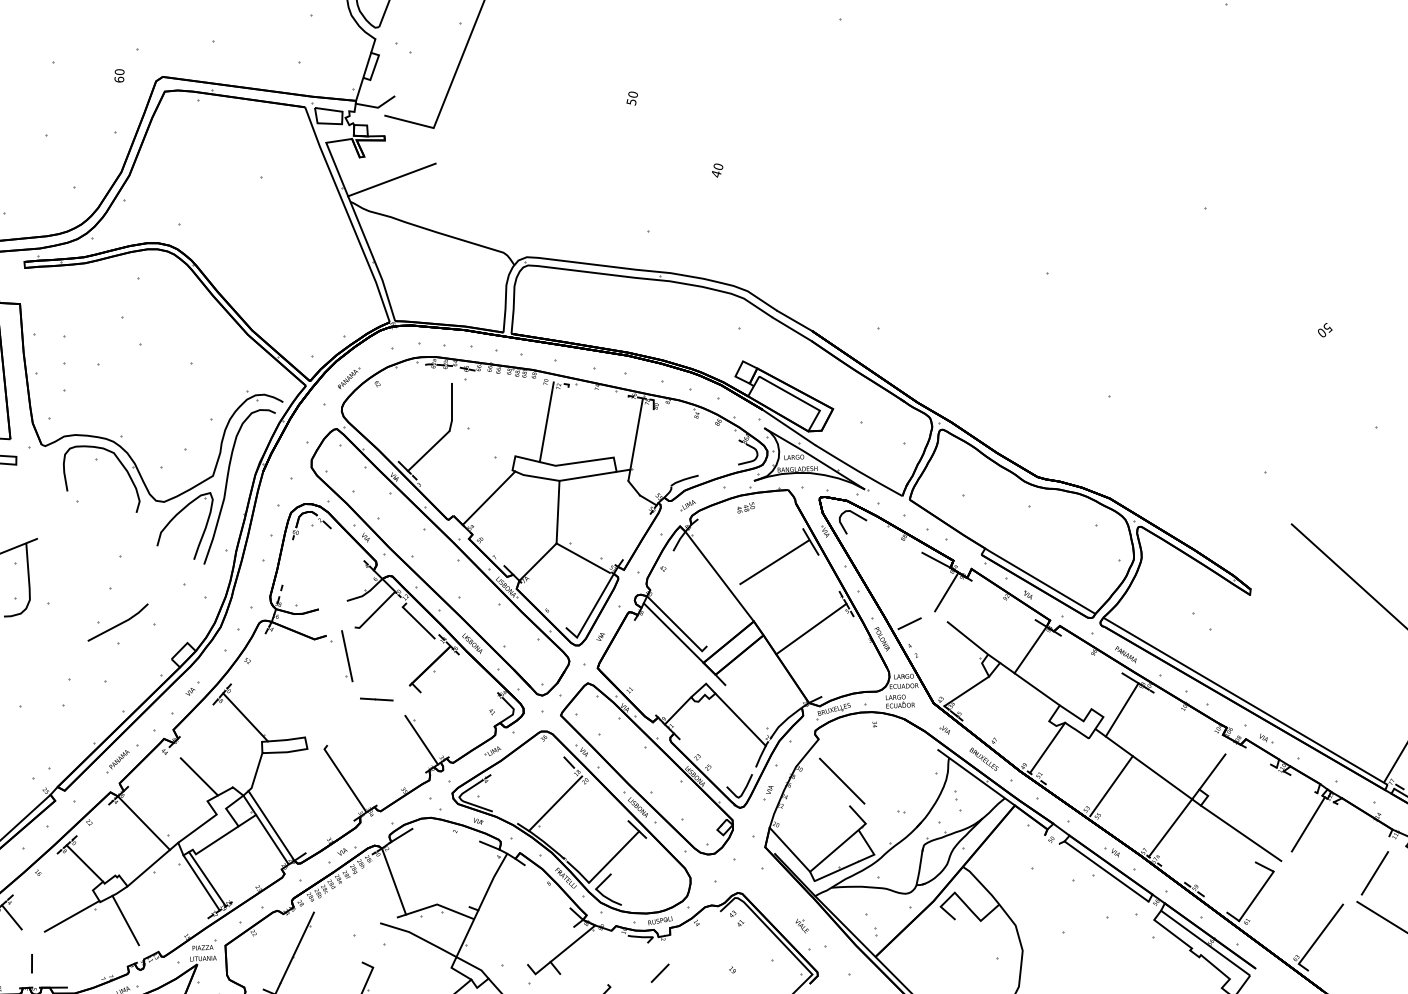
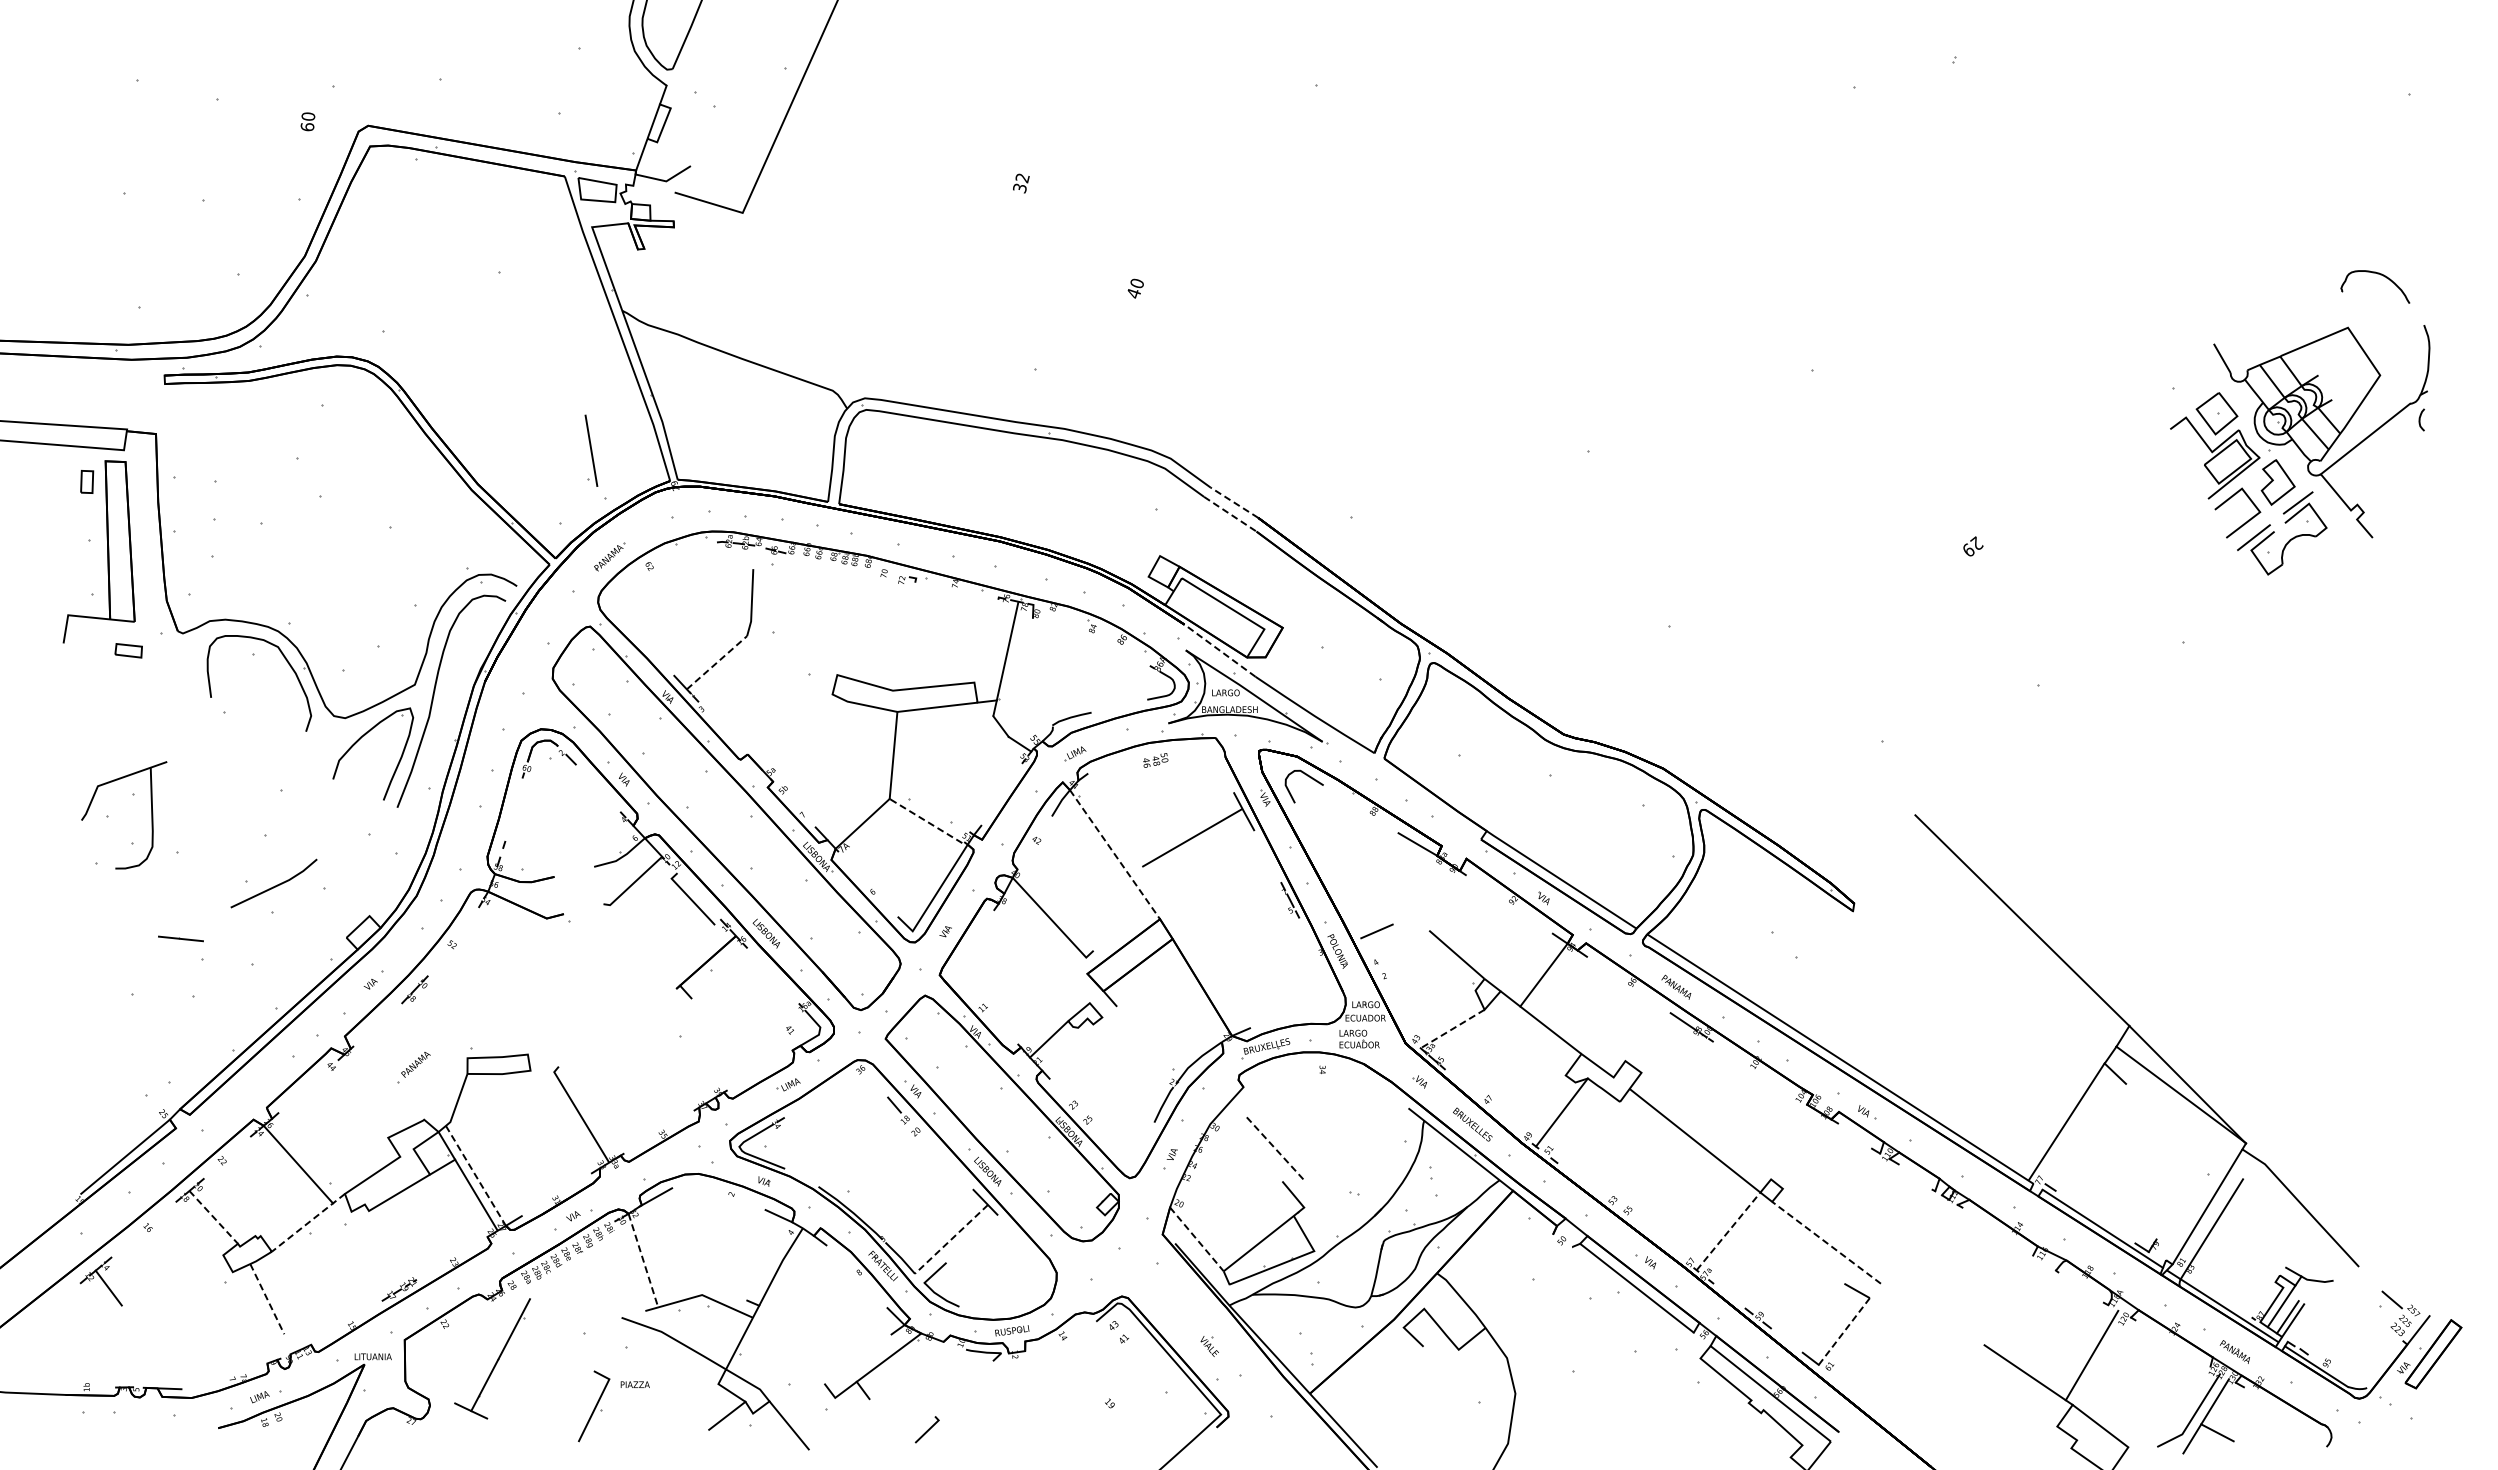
text: (631, 97) -> (1020, 182), 50 -> 32
line: (391, 179) -> (681, 282), removed
line: (794, 320) -> (1234, 502), solid -> dashed
line: (792, 329) -> (1230, 514), solid -> dashed
text: (1325, 329) -> (1973, 545), 50 -> 29
line: (547, 422) -> (883, 629), removed
line: (788, 427) -> (1219, 650), solid -> dashed
line: (429, 450) -> (717, 662), solid -> dashed
line: (489, 497) -> (798, 731), removed
line: (582, 557) -> (925, 820), solid -> dashed
line: (720, 576) -> (1115, 854), solid -> dashed
line: (946, 592) -> (1430, 889), removed
line: (811, 629) -> (1239, 933), removed
line: (673, 632) -> (1047, 930), removed
part: (347, 655) -> (591, 450), moved
line: (966, 691) -> (1452, 1029), solid -> dashed
line: (376, 699) -> (180, 938), moved
line: (1121, 709) -> (1667, 1063), removed
line: (245, 716) -> (445, 1022), removed
line: (740, 719) -> (1135, 1055), removed
line: (421, 740) -> (690, 1065), removed
part: (117, 761) -> (413, 1067), moved
line: (1212, 771) -> (1790, 1155), removed
line: (199, 776) -> (378, 1103), removed
line: (841, 780) -> (1273, 1146), solid -> dashed
line: (1111, 786) -> (1648, 1169), removed
curve: (744, 789) -> (1136, 1152), removed
line: (555, 803) -> (872, 1161), removed
line: (1308, 824) -> (1920, 1234), removed
line: (271, 826) -> (476, 1176), solid -> dashed
line: (1170, 828) -> (1728, 1231), solid -> dashed
line: (1241, 833) -> (1826, 1242), solid -> dashed
line: (789, 849) -> (1196, 1239), solid -> dashed
line: (614, 857) -> (951, 1239), solid -> dashed
line: (84, 863) -> (213, 1217), solid -> dashed
line: (152, 864) -> (308, 1222), solid -> dashed
line: (1374, 873) -> (2010, 1306), removed
line: (207, 879) -> (383, 1246), removed
line: (201, 882) -> (374, 1250), removed
line: (394, 882) -> (643, 1261), solid -> dashed
line: (1256, 896) -> (1844, 1331), solid -> dashed
line: (71, 916) -> (192, 1290), removed
line: (125, 920) -> (267, 1299), solid -> dashed
part: (1318, 937) -> (1928, 1392), removed
text: (202, 947) -> (634, 1384), moved
line: (31, 963) -> (133, 1353), removed
line: (659, 972) -> (1008, 1403), removed

